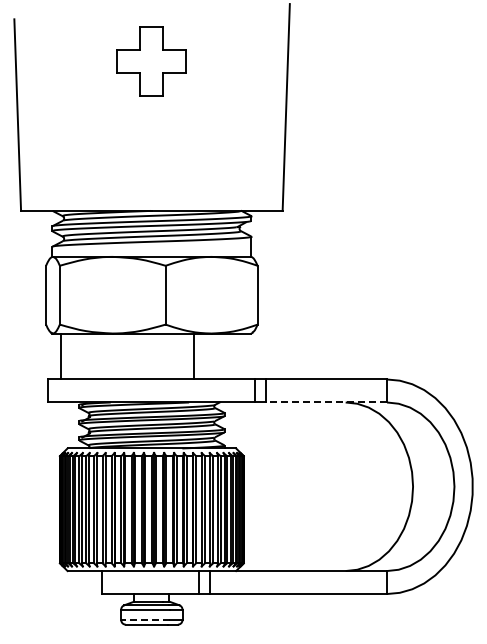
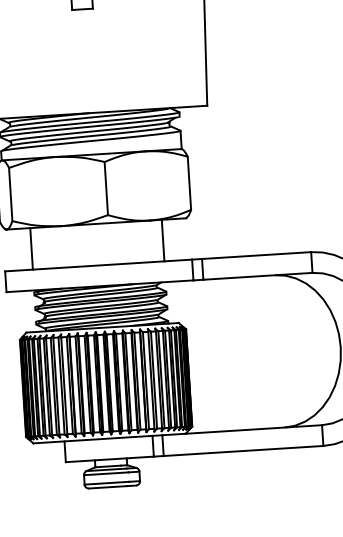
line: (61, 356) -> (31, 248), moved
line: (193, 356) -> (162, 240), moved
line: (326, 402) -> (257, 276), dashed -> solid
line: (145, 620) -> (106, 483), dashed -> solid

